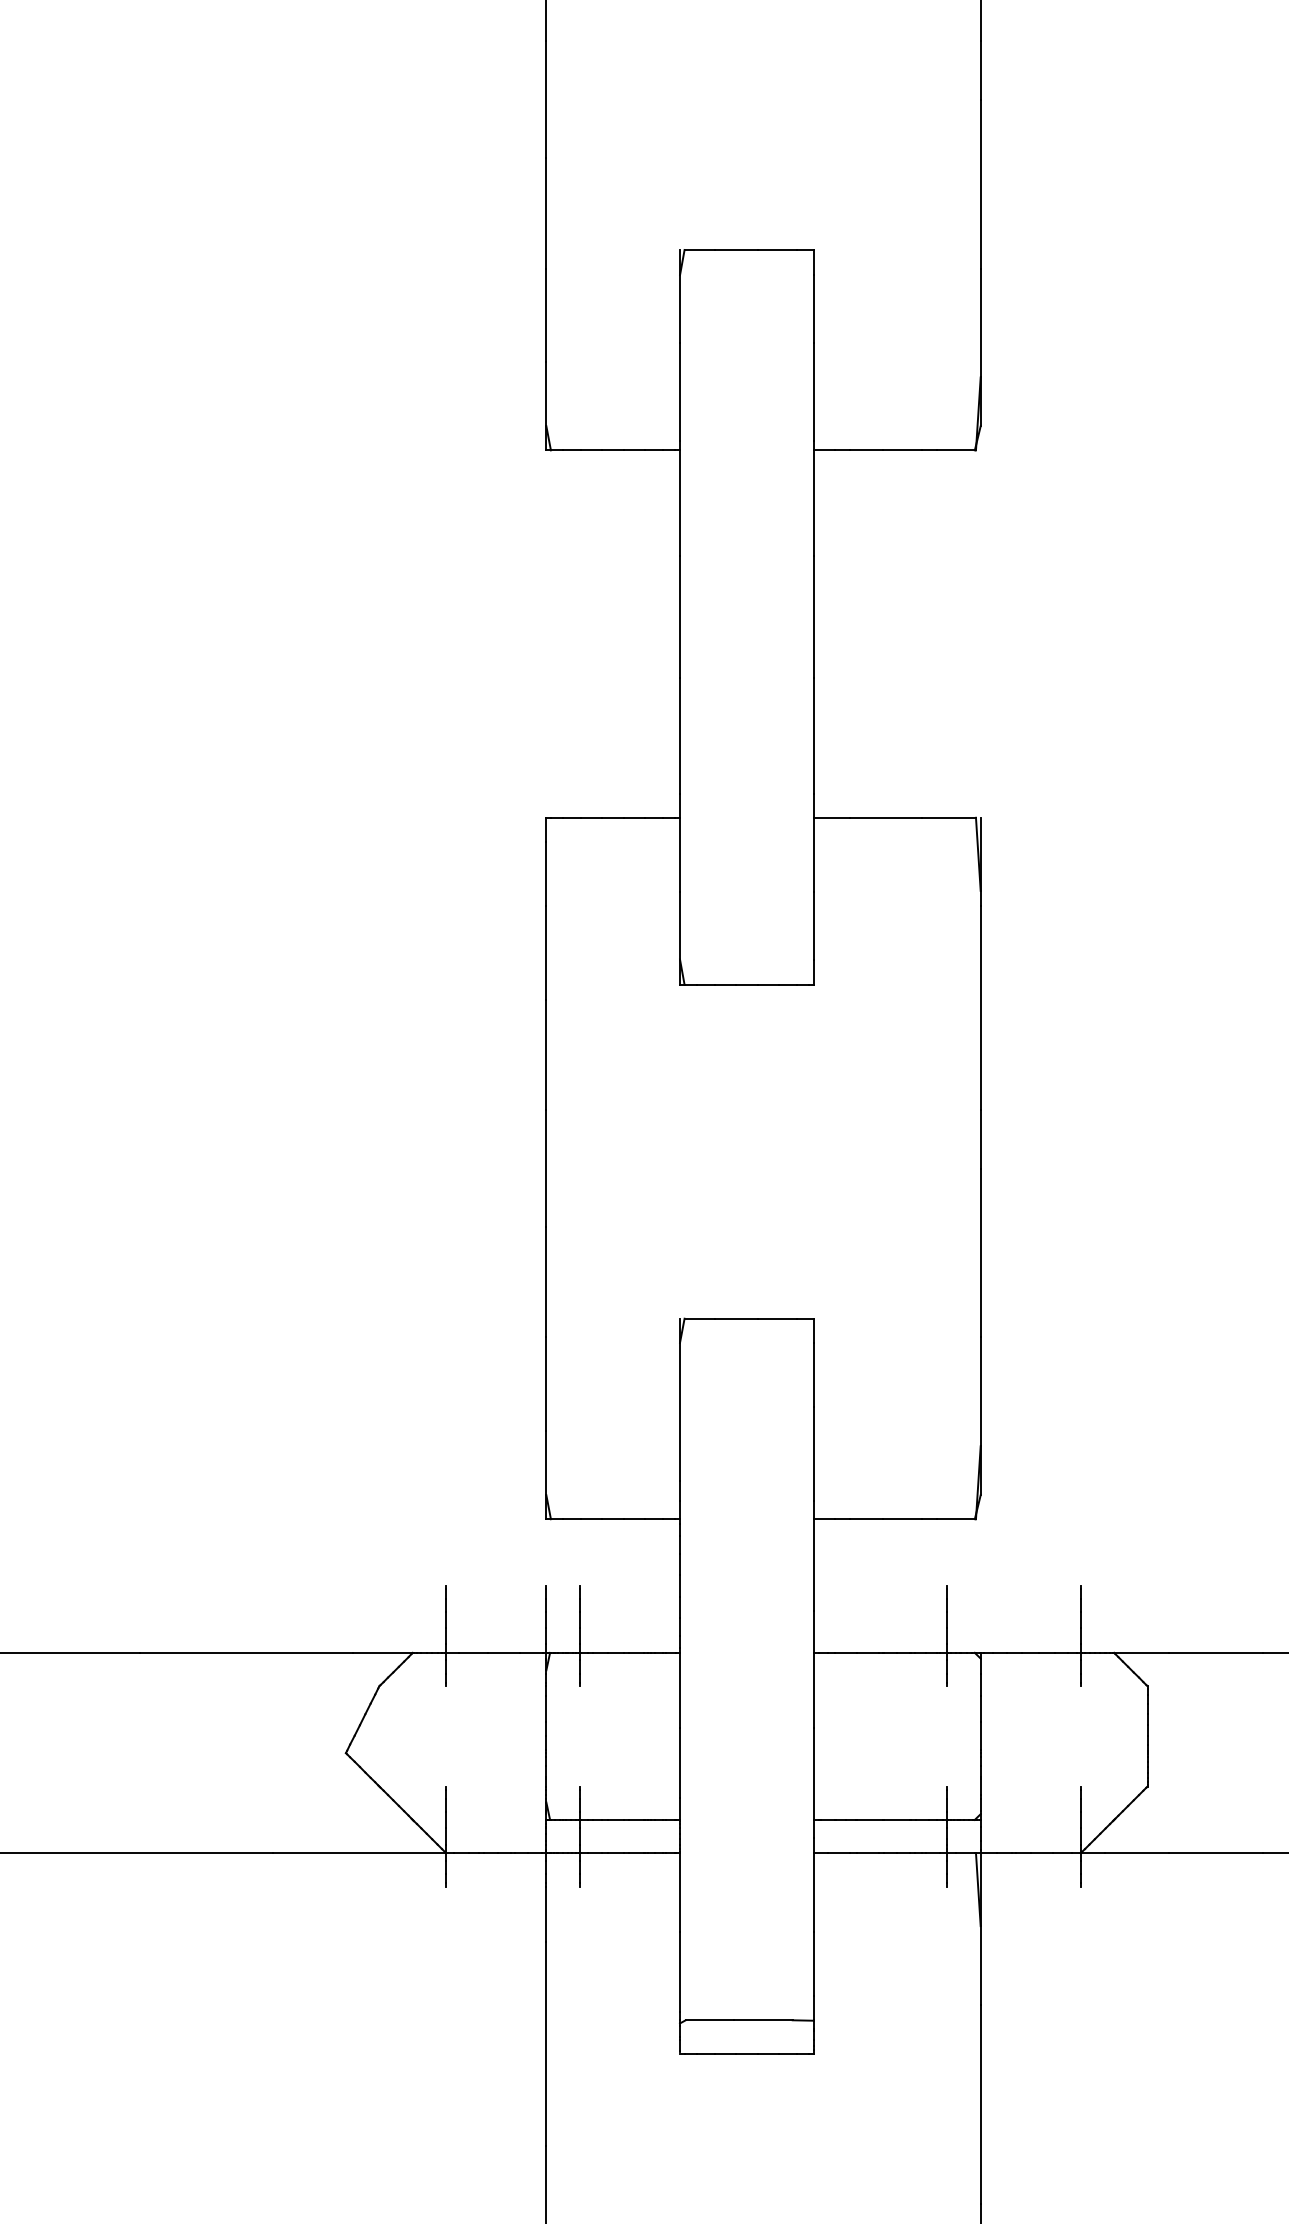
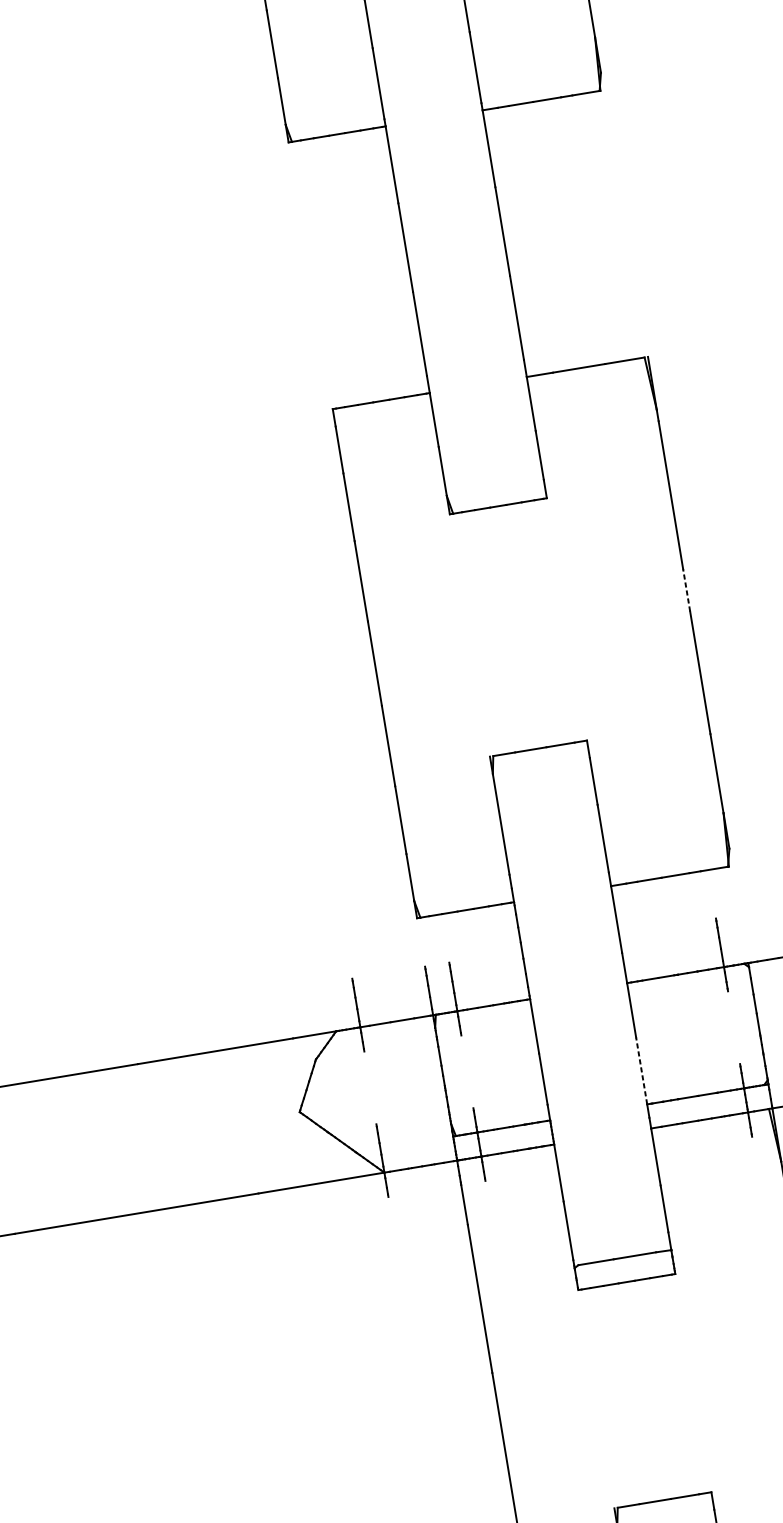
line: (980, 1138) -> (686, 589), solid -> dashed
line: (813, 1773) -> (641, 1070), solid -> dashed

